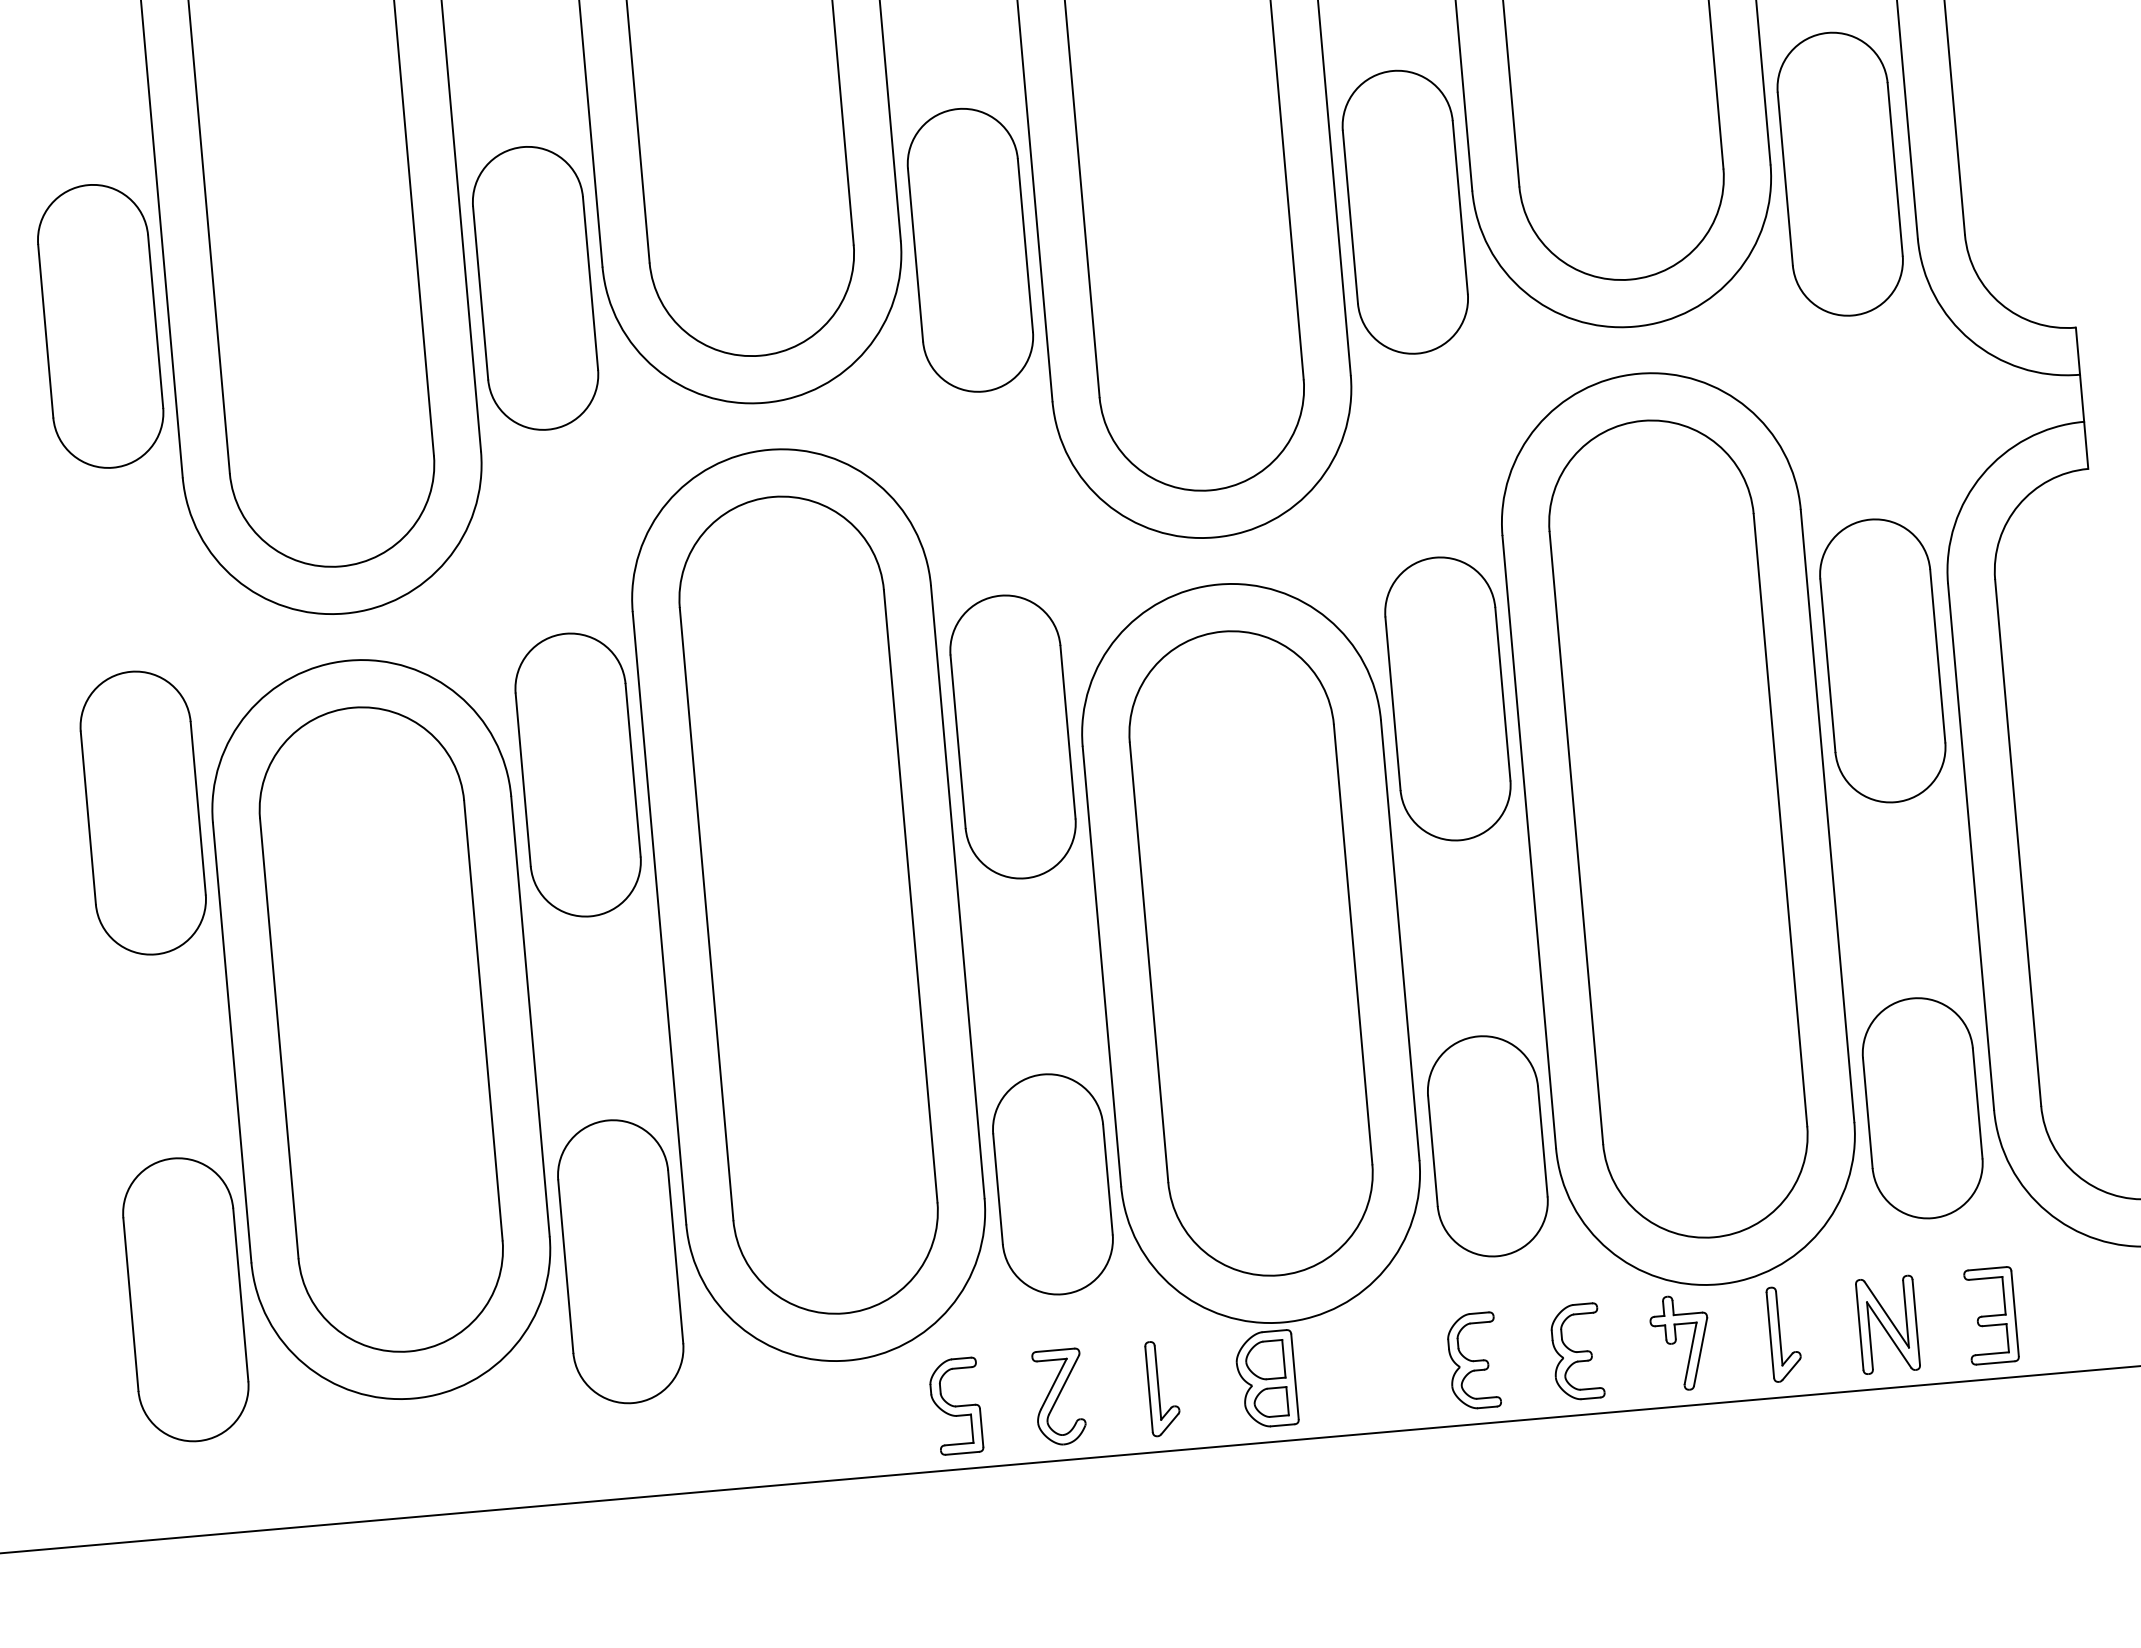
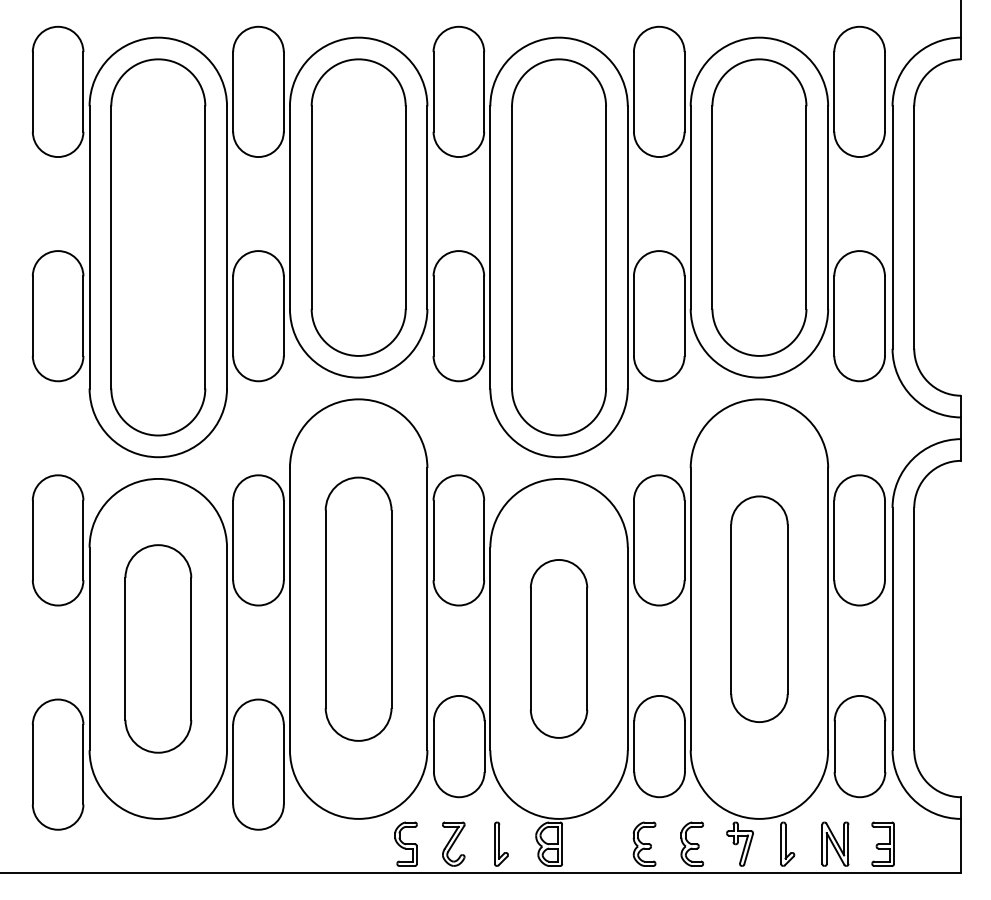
part: (1678, 829) -> (759, 609), size x0.6
part: (808, 906) -> (358, 609), size x0.7
part: (1249, 952) -> (558, 648), size x0.6
part: (381, 1028) -> (158, 648), size x0.7

